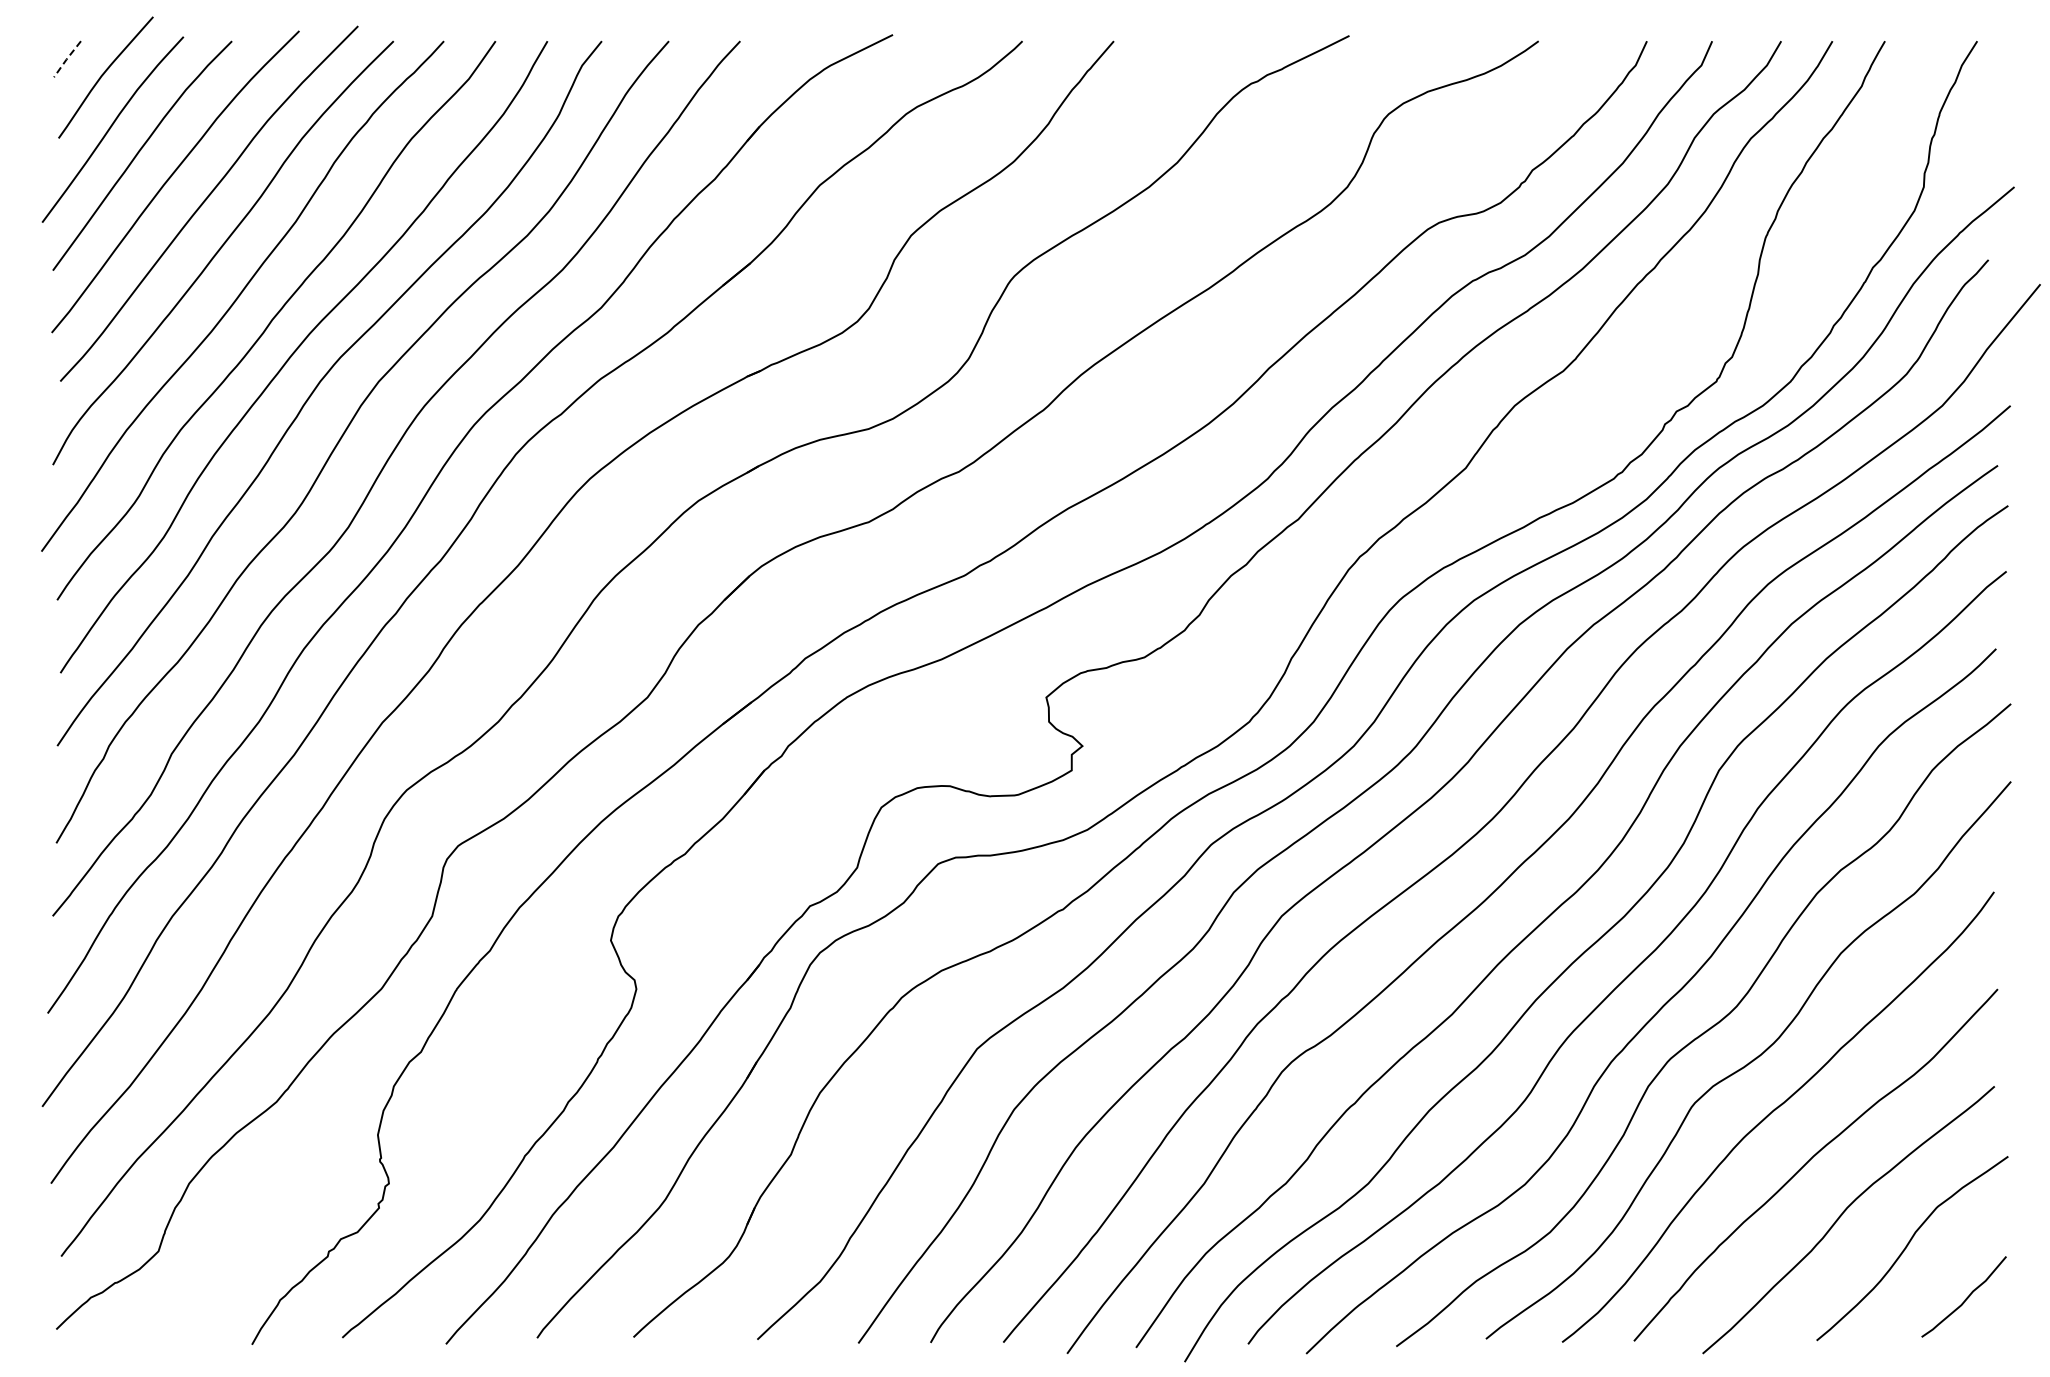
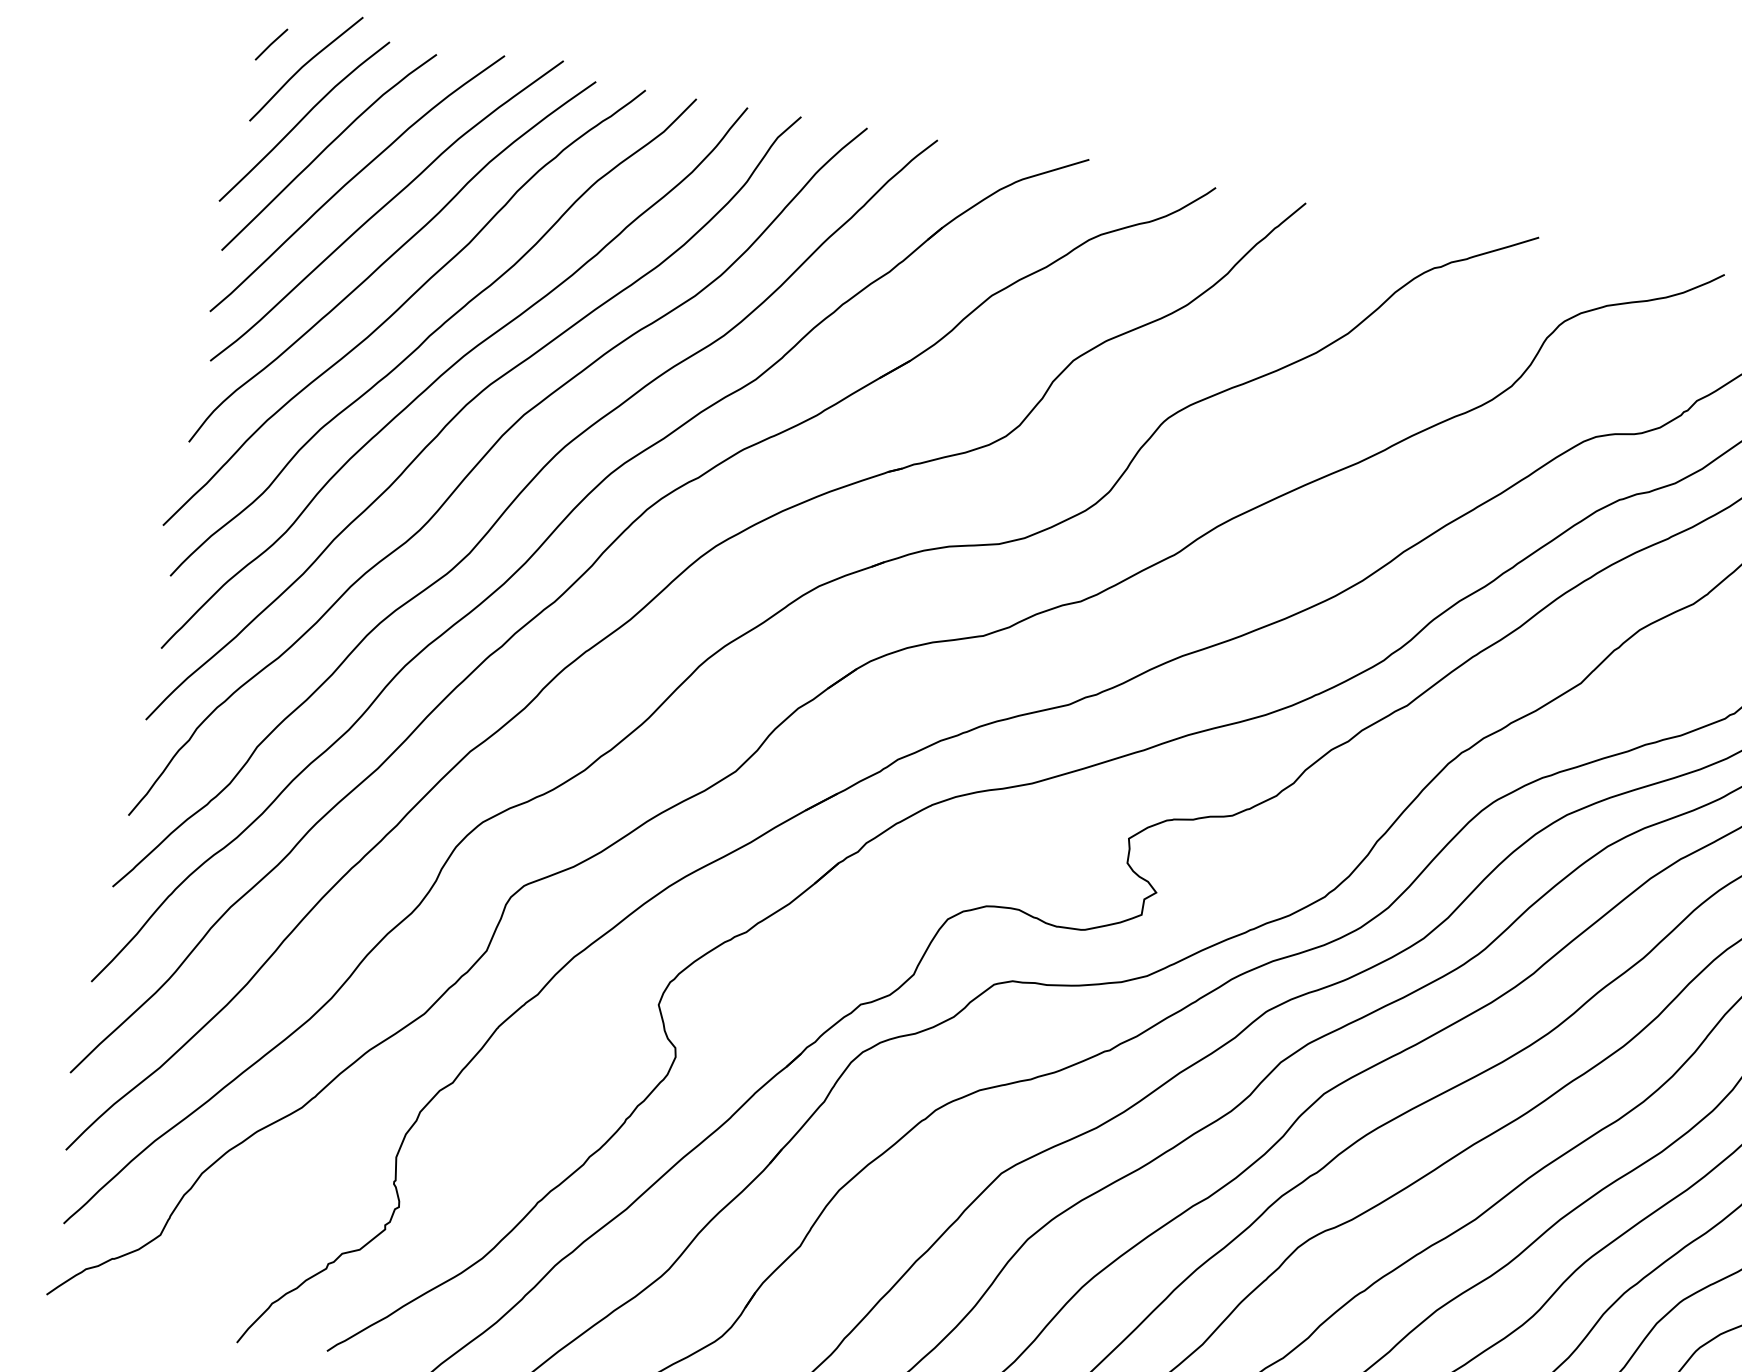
line: (66, 59) -> (270, 44), dashed -> solid

